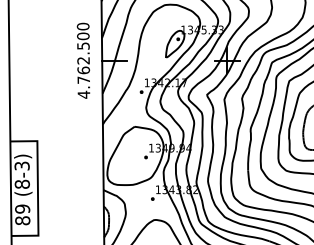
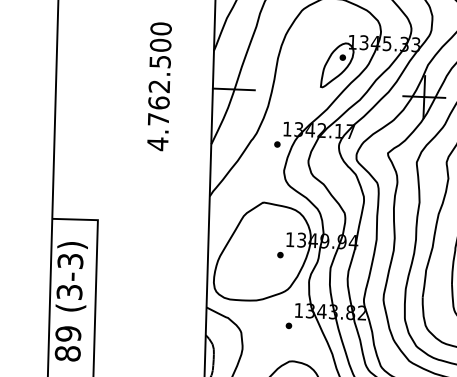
text: (83, 60) -> (159, 86), moved
text: (21, 183) -> (68, 290), (8-3) -> (3-3)

